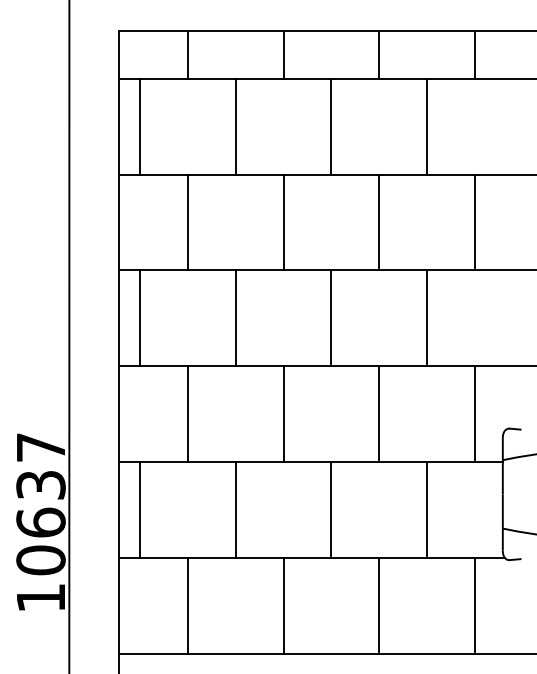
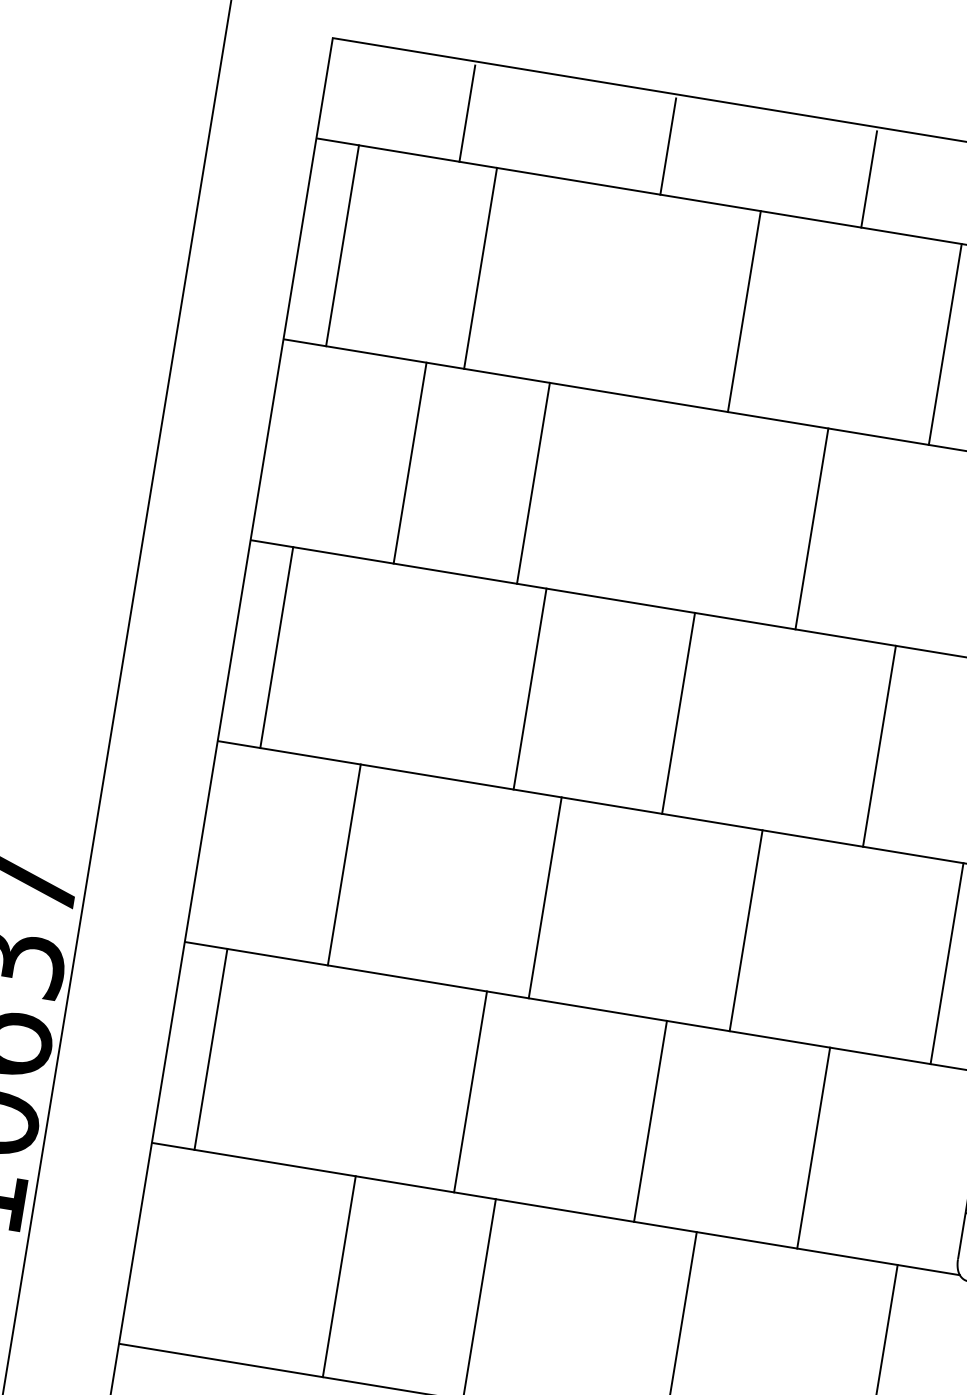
line: (235, 126) -> (480, 268), moved
line: (283, 222) -> (533, 483), moved
line: (235, 318) -> (529, 689), moved
line: (235, 509) -> (470, 1090), moved
line: (331, 509) -> (650, 1120), moved
line: (187, 605) -> (339, 1275), moved

